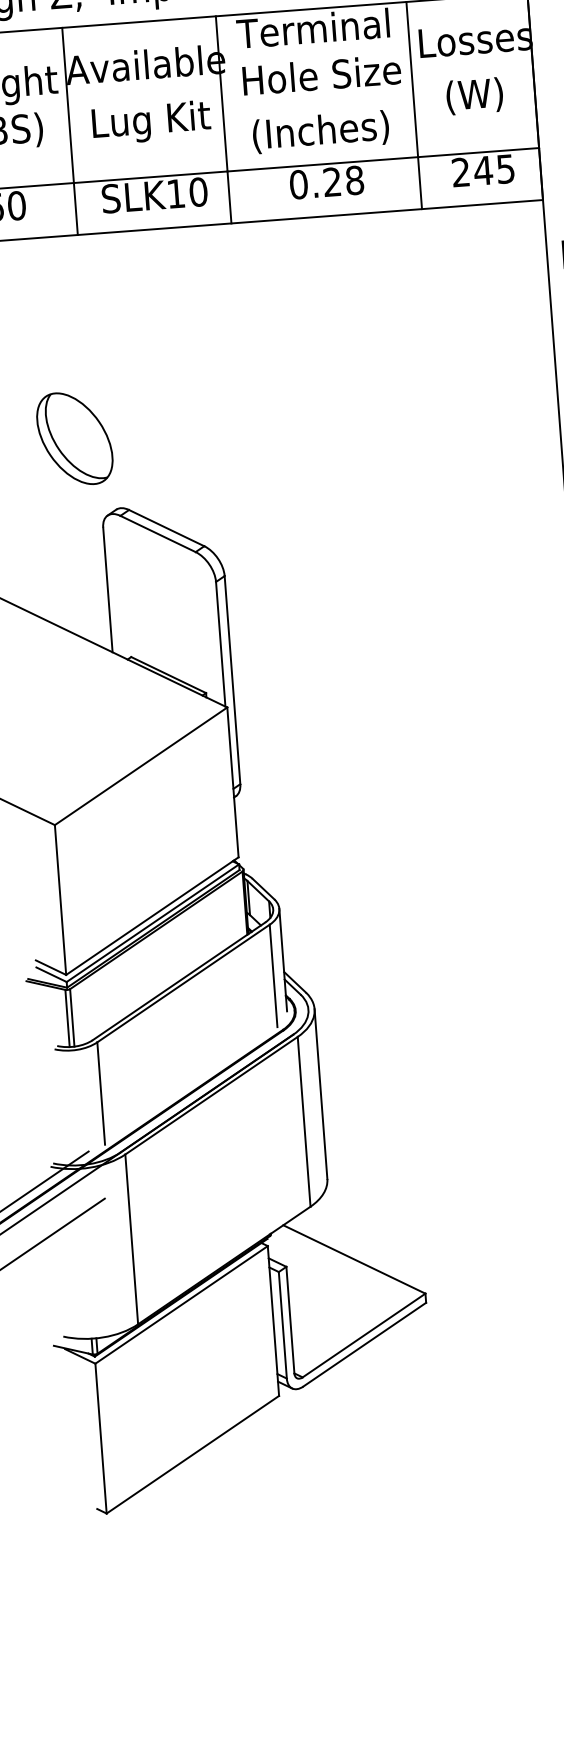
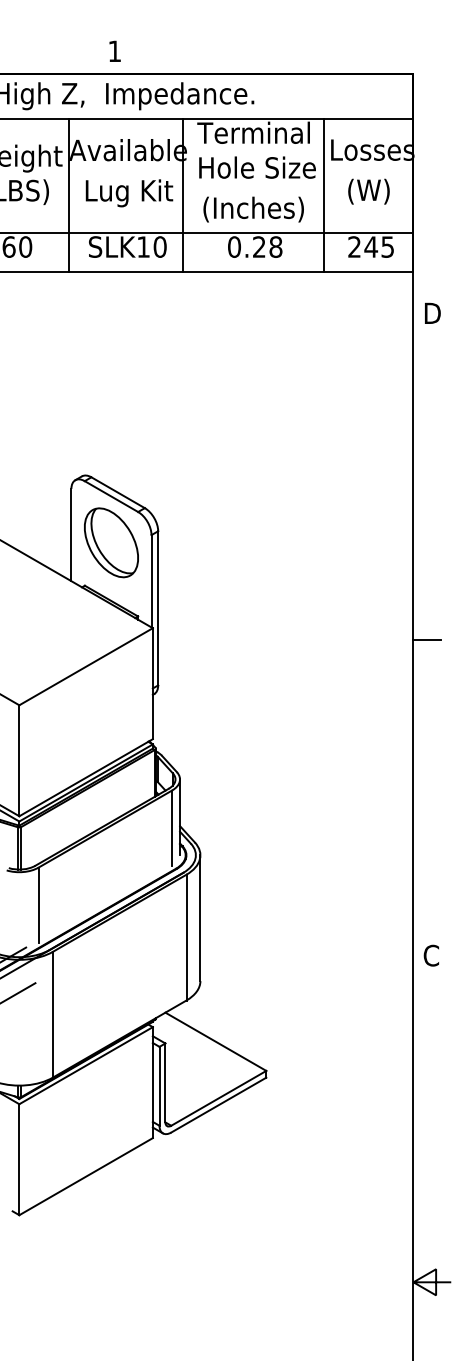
part: (74, 438) -> (111, 542), moved

